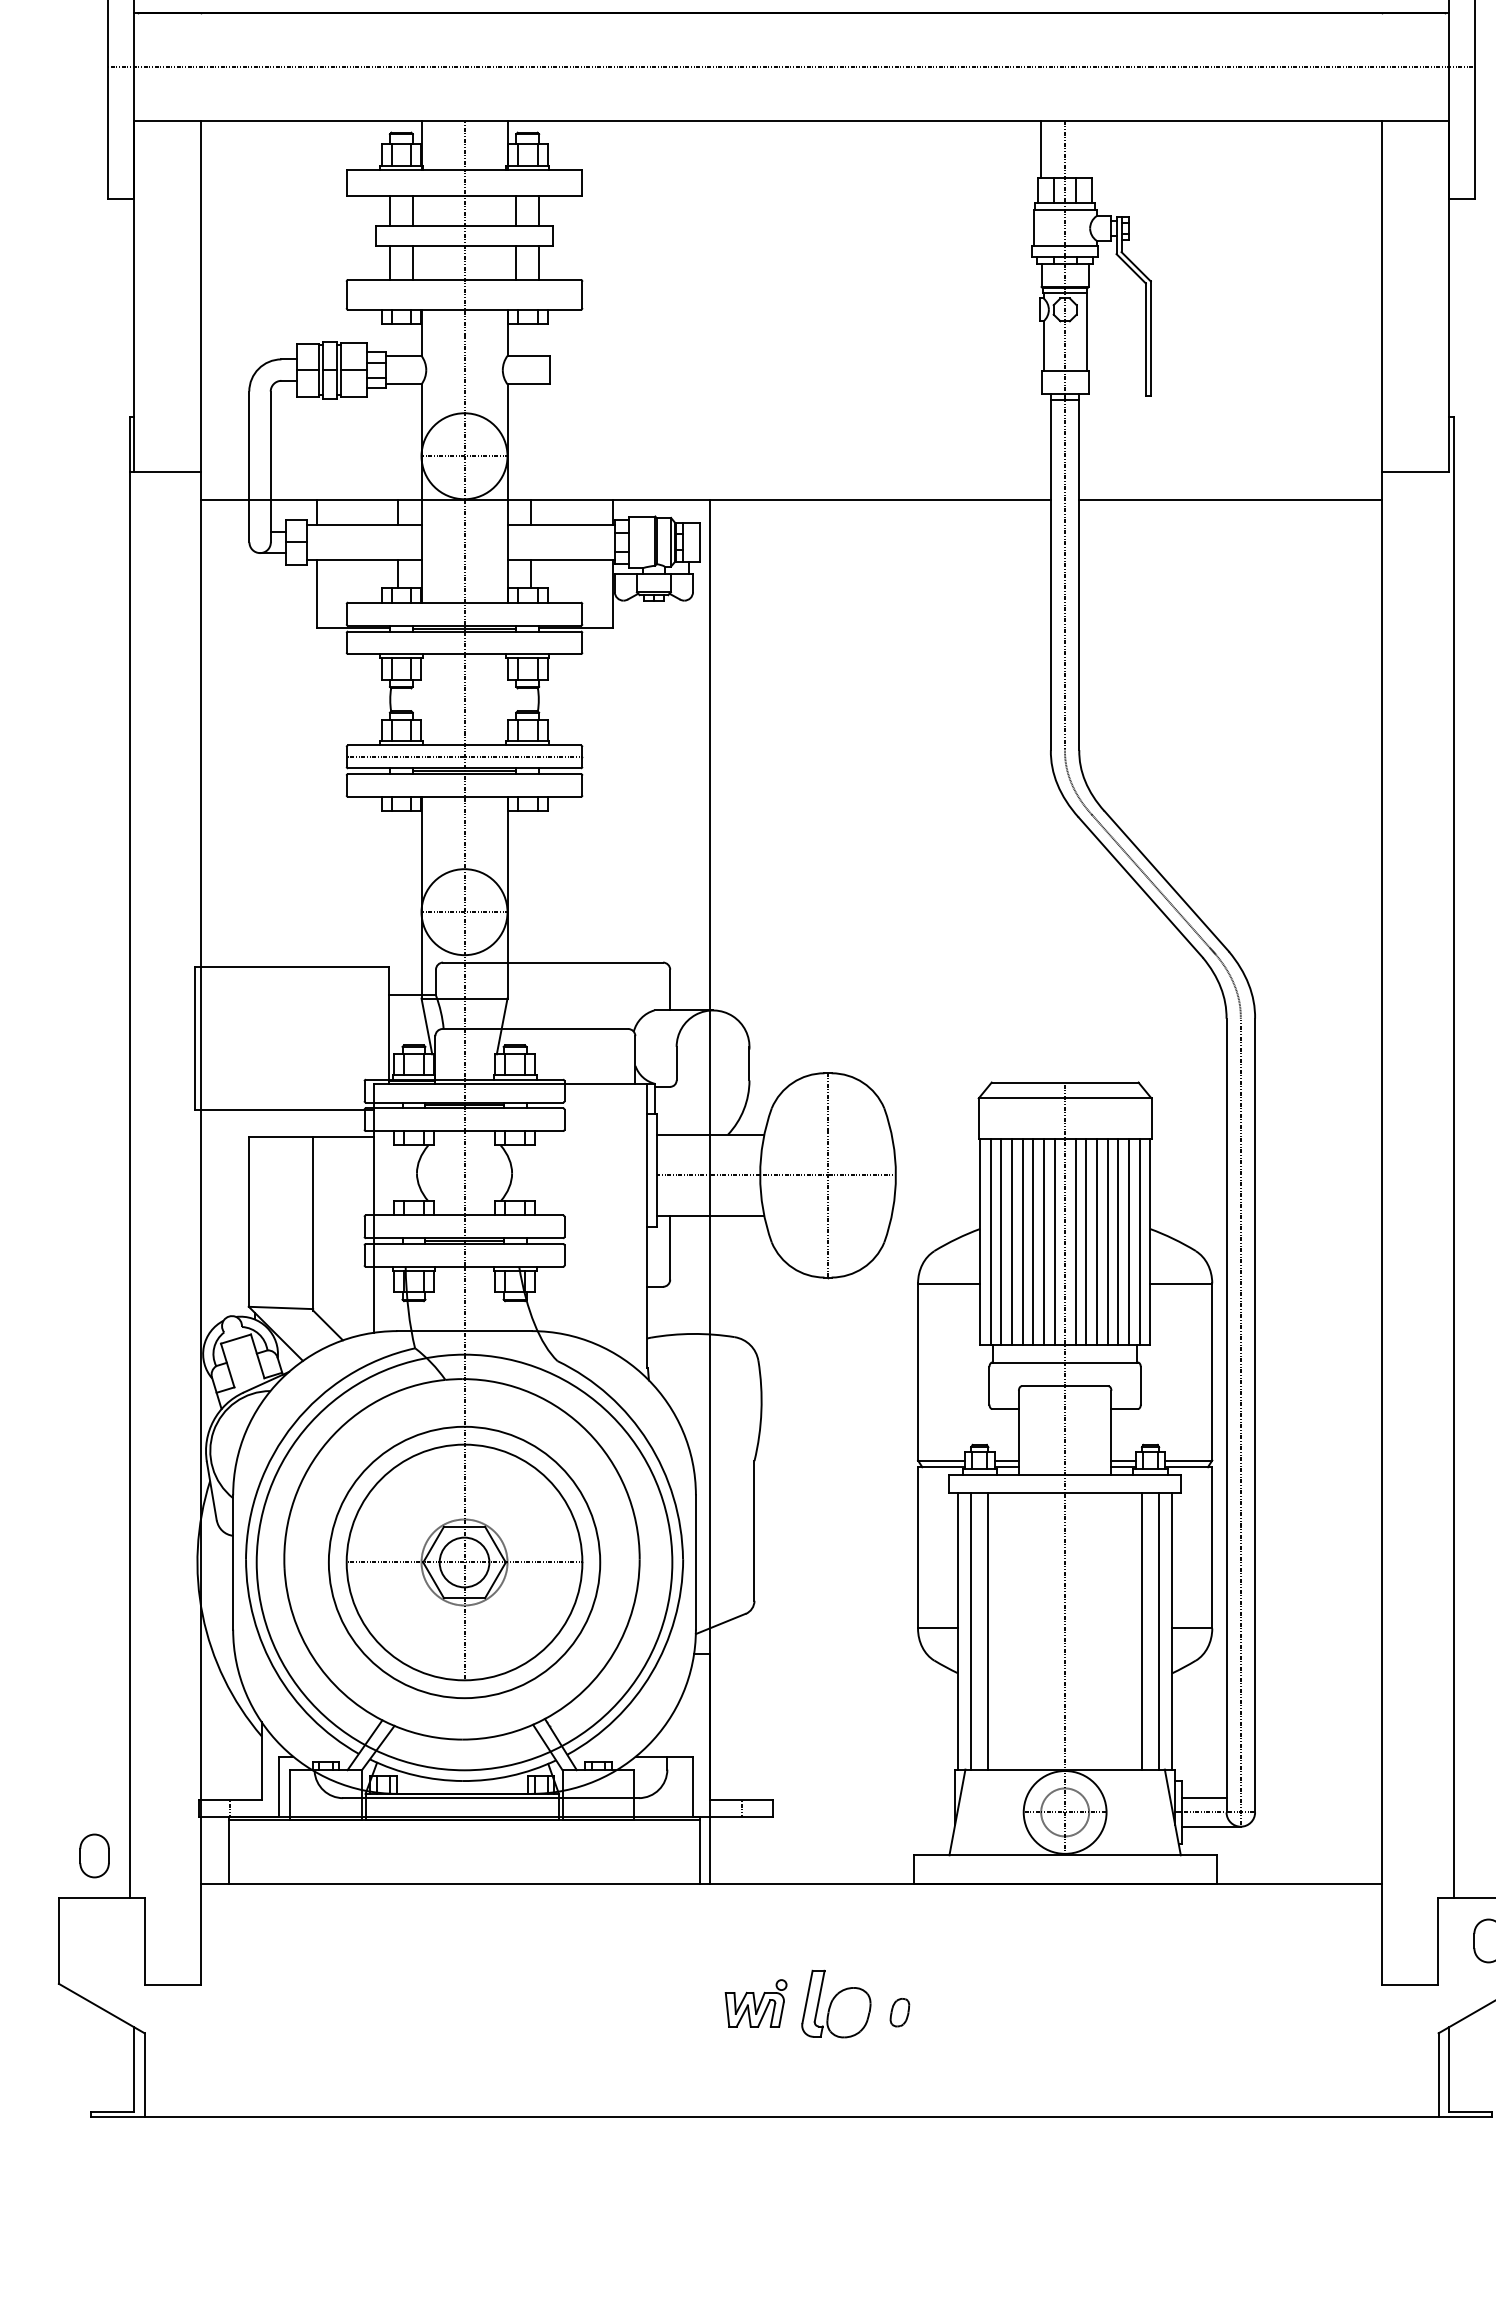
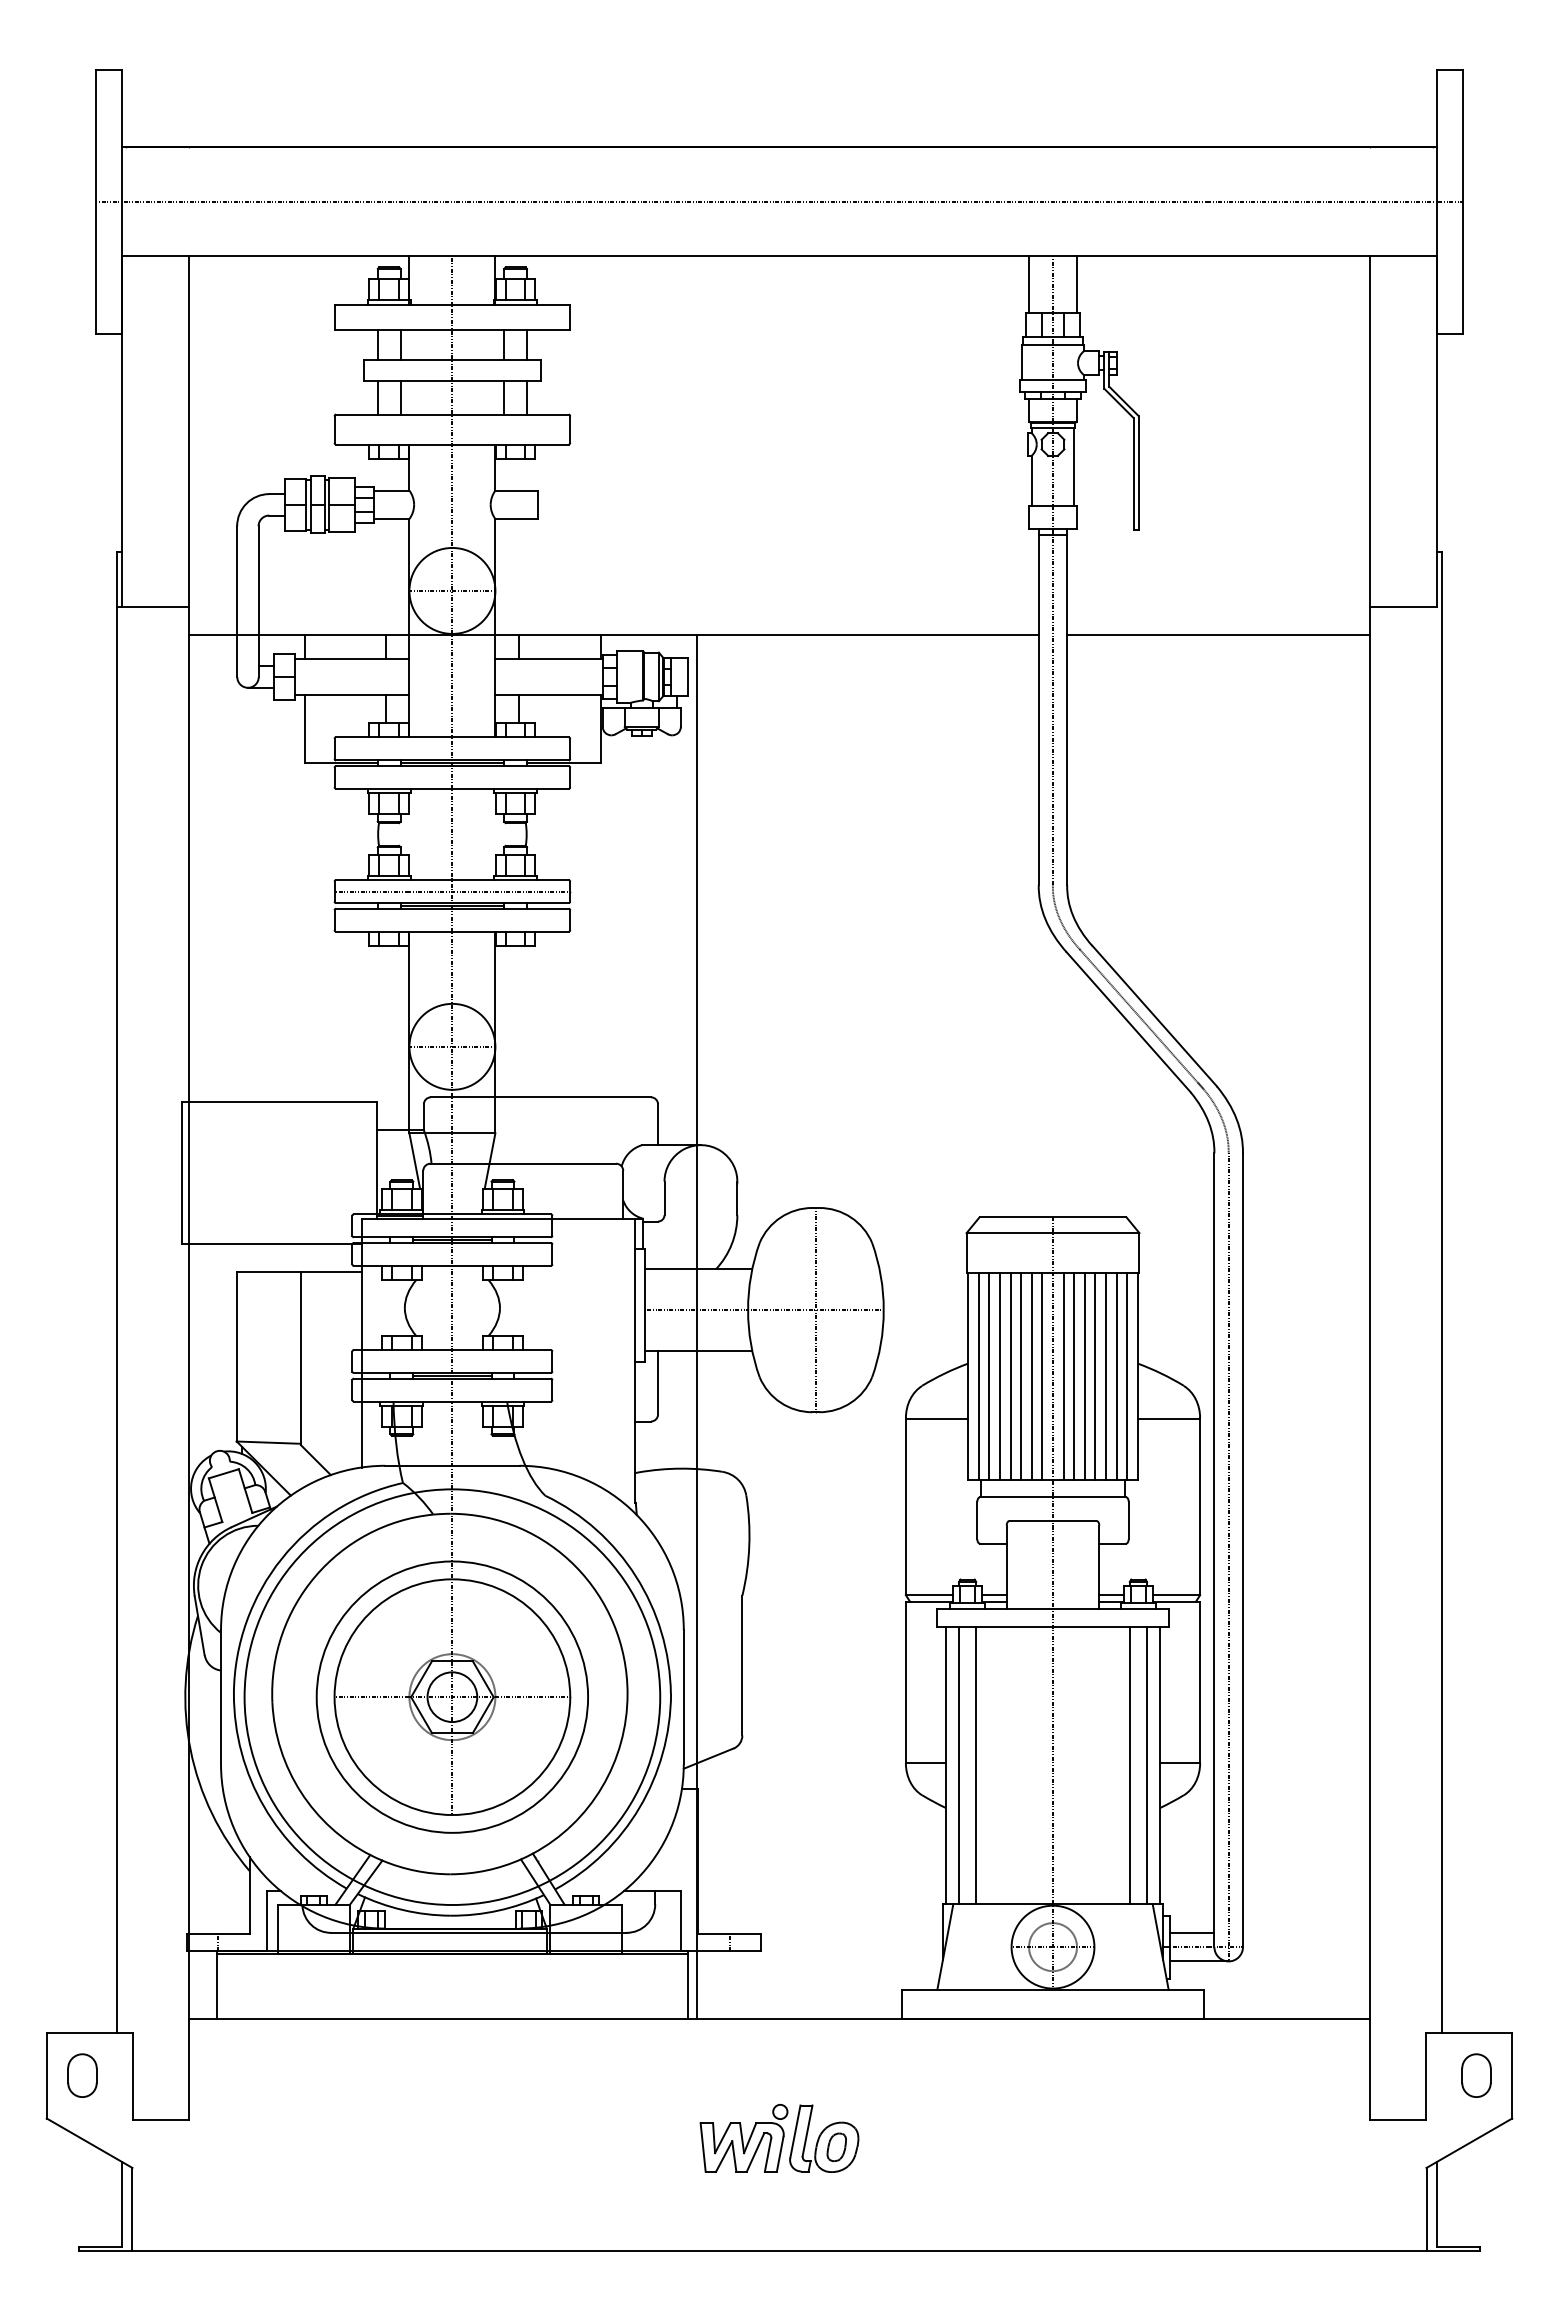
line: (1089, 149) -> (1077, 284), added
part: (94, 1855) -> (82, 2075), moved
part: (755, 2002) -> (743, 2137), size x1.43
part: (899, 2011) -> (836, 2146), moved

